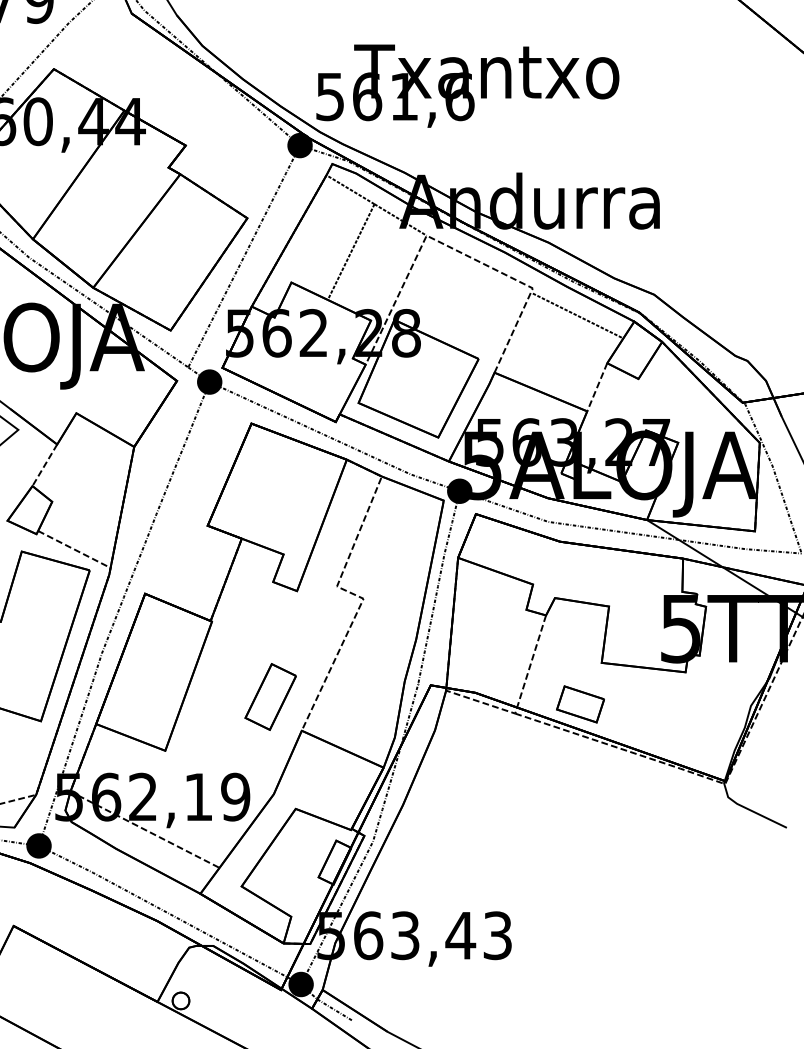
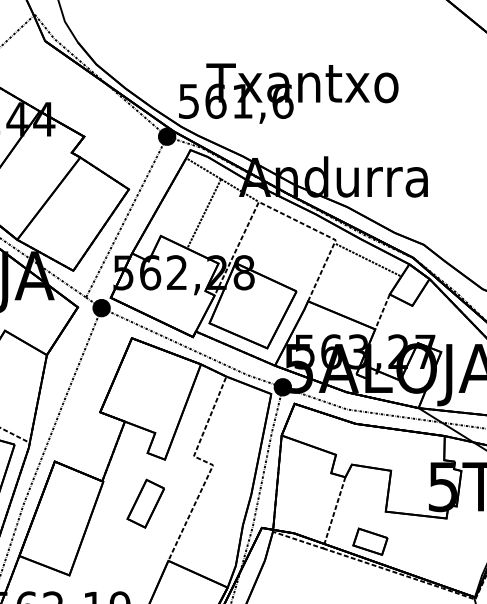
part: (270, 696) -> (145, 503), moved

